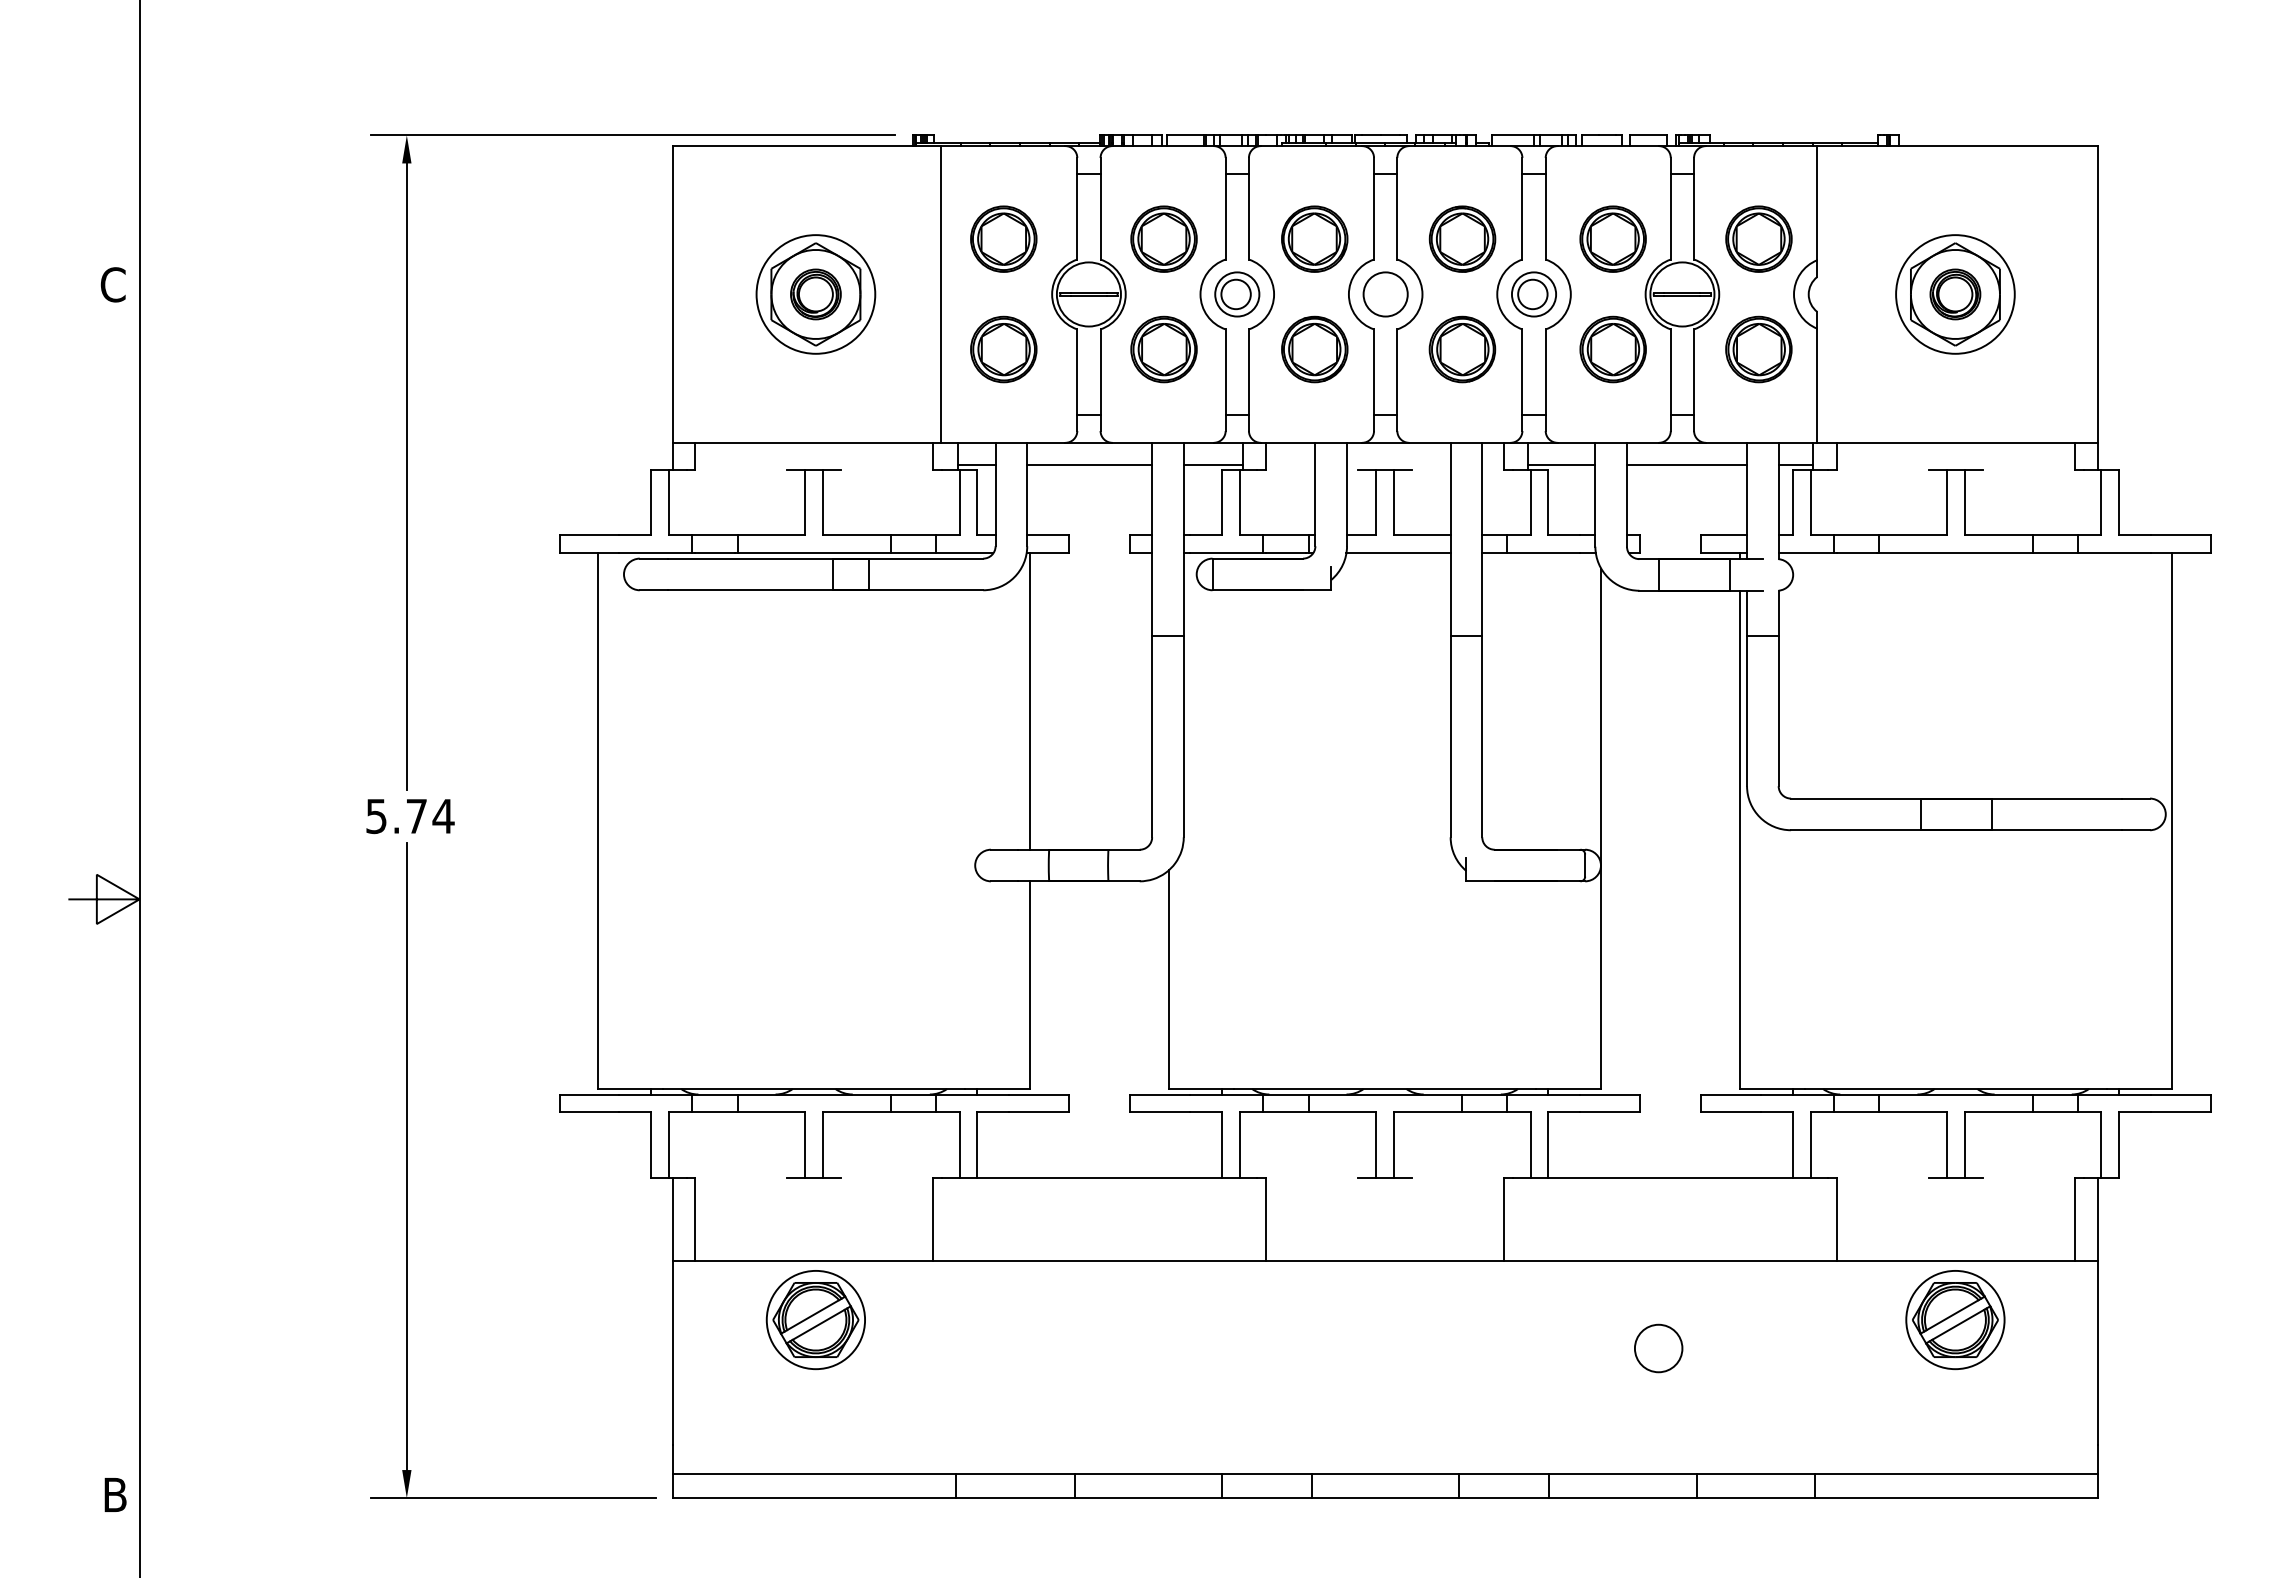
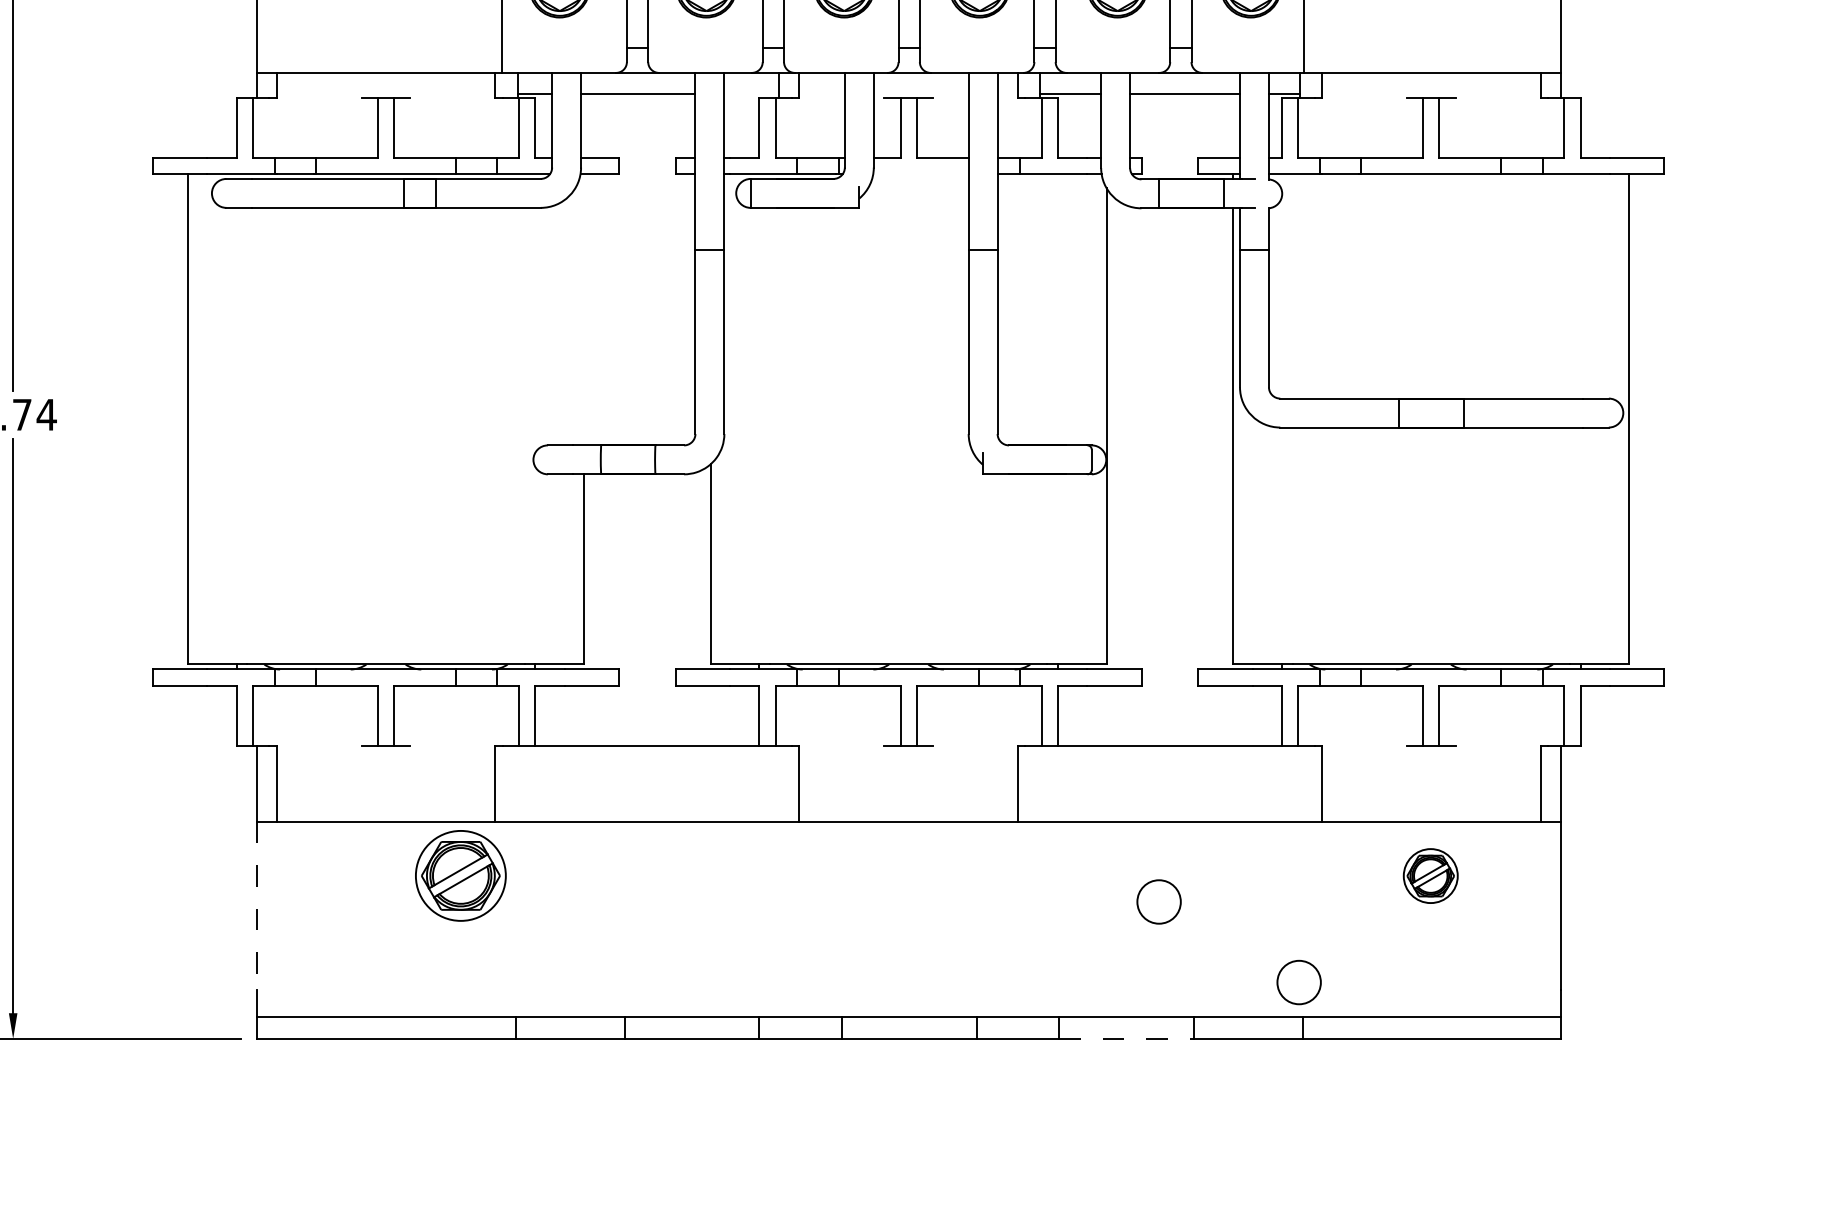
line: (1213, 465) -> (751, 93), removed
line: (1398, 553) -> (920, 174), removed
line: (1030, 701) -> (584, 309), removed
part: (815, 1320) -> (460, 876), moved
part: (1955, 1320) -> (1430, 876), size x0.6
line: (673, 1352) -> (257, 905), solid -> dashed
circle: (1811, 1436) -> (1298, 982), added
line: (1623, 1498) -> (1126, 1039), solid -> dashed

